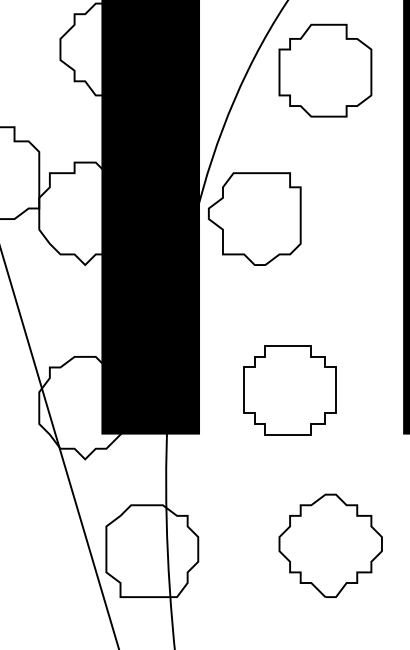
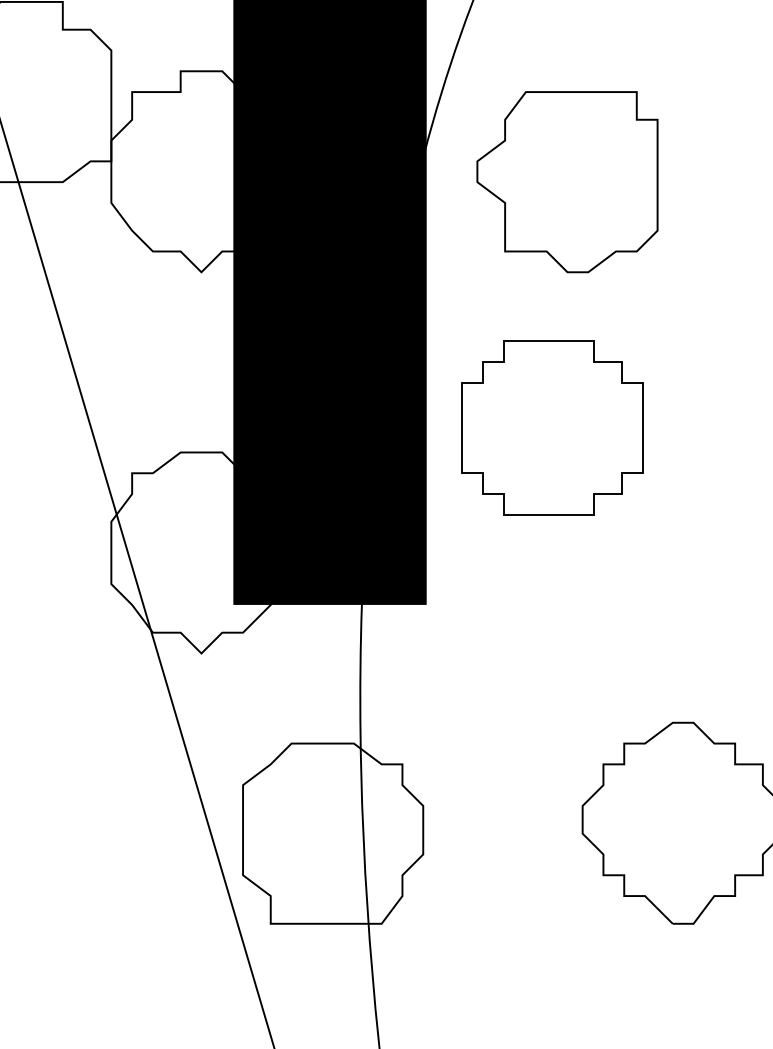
part: (254, 218) -> (566, 180), moved
part: (289, 390) -> (551, 428), moved

